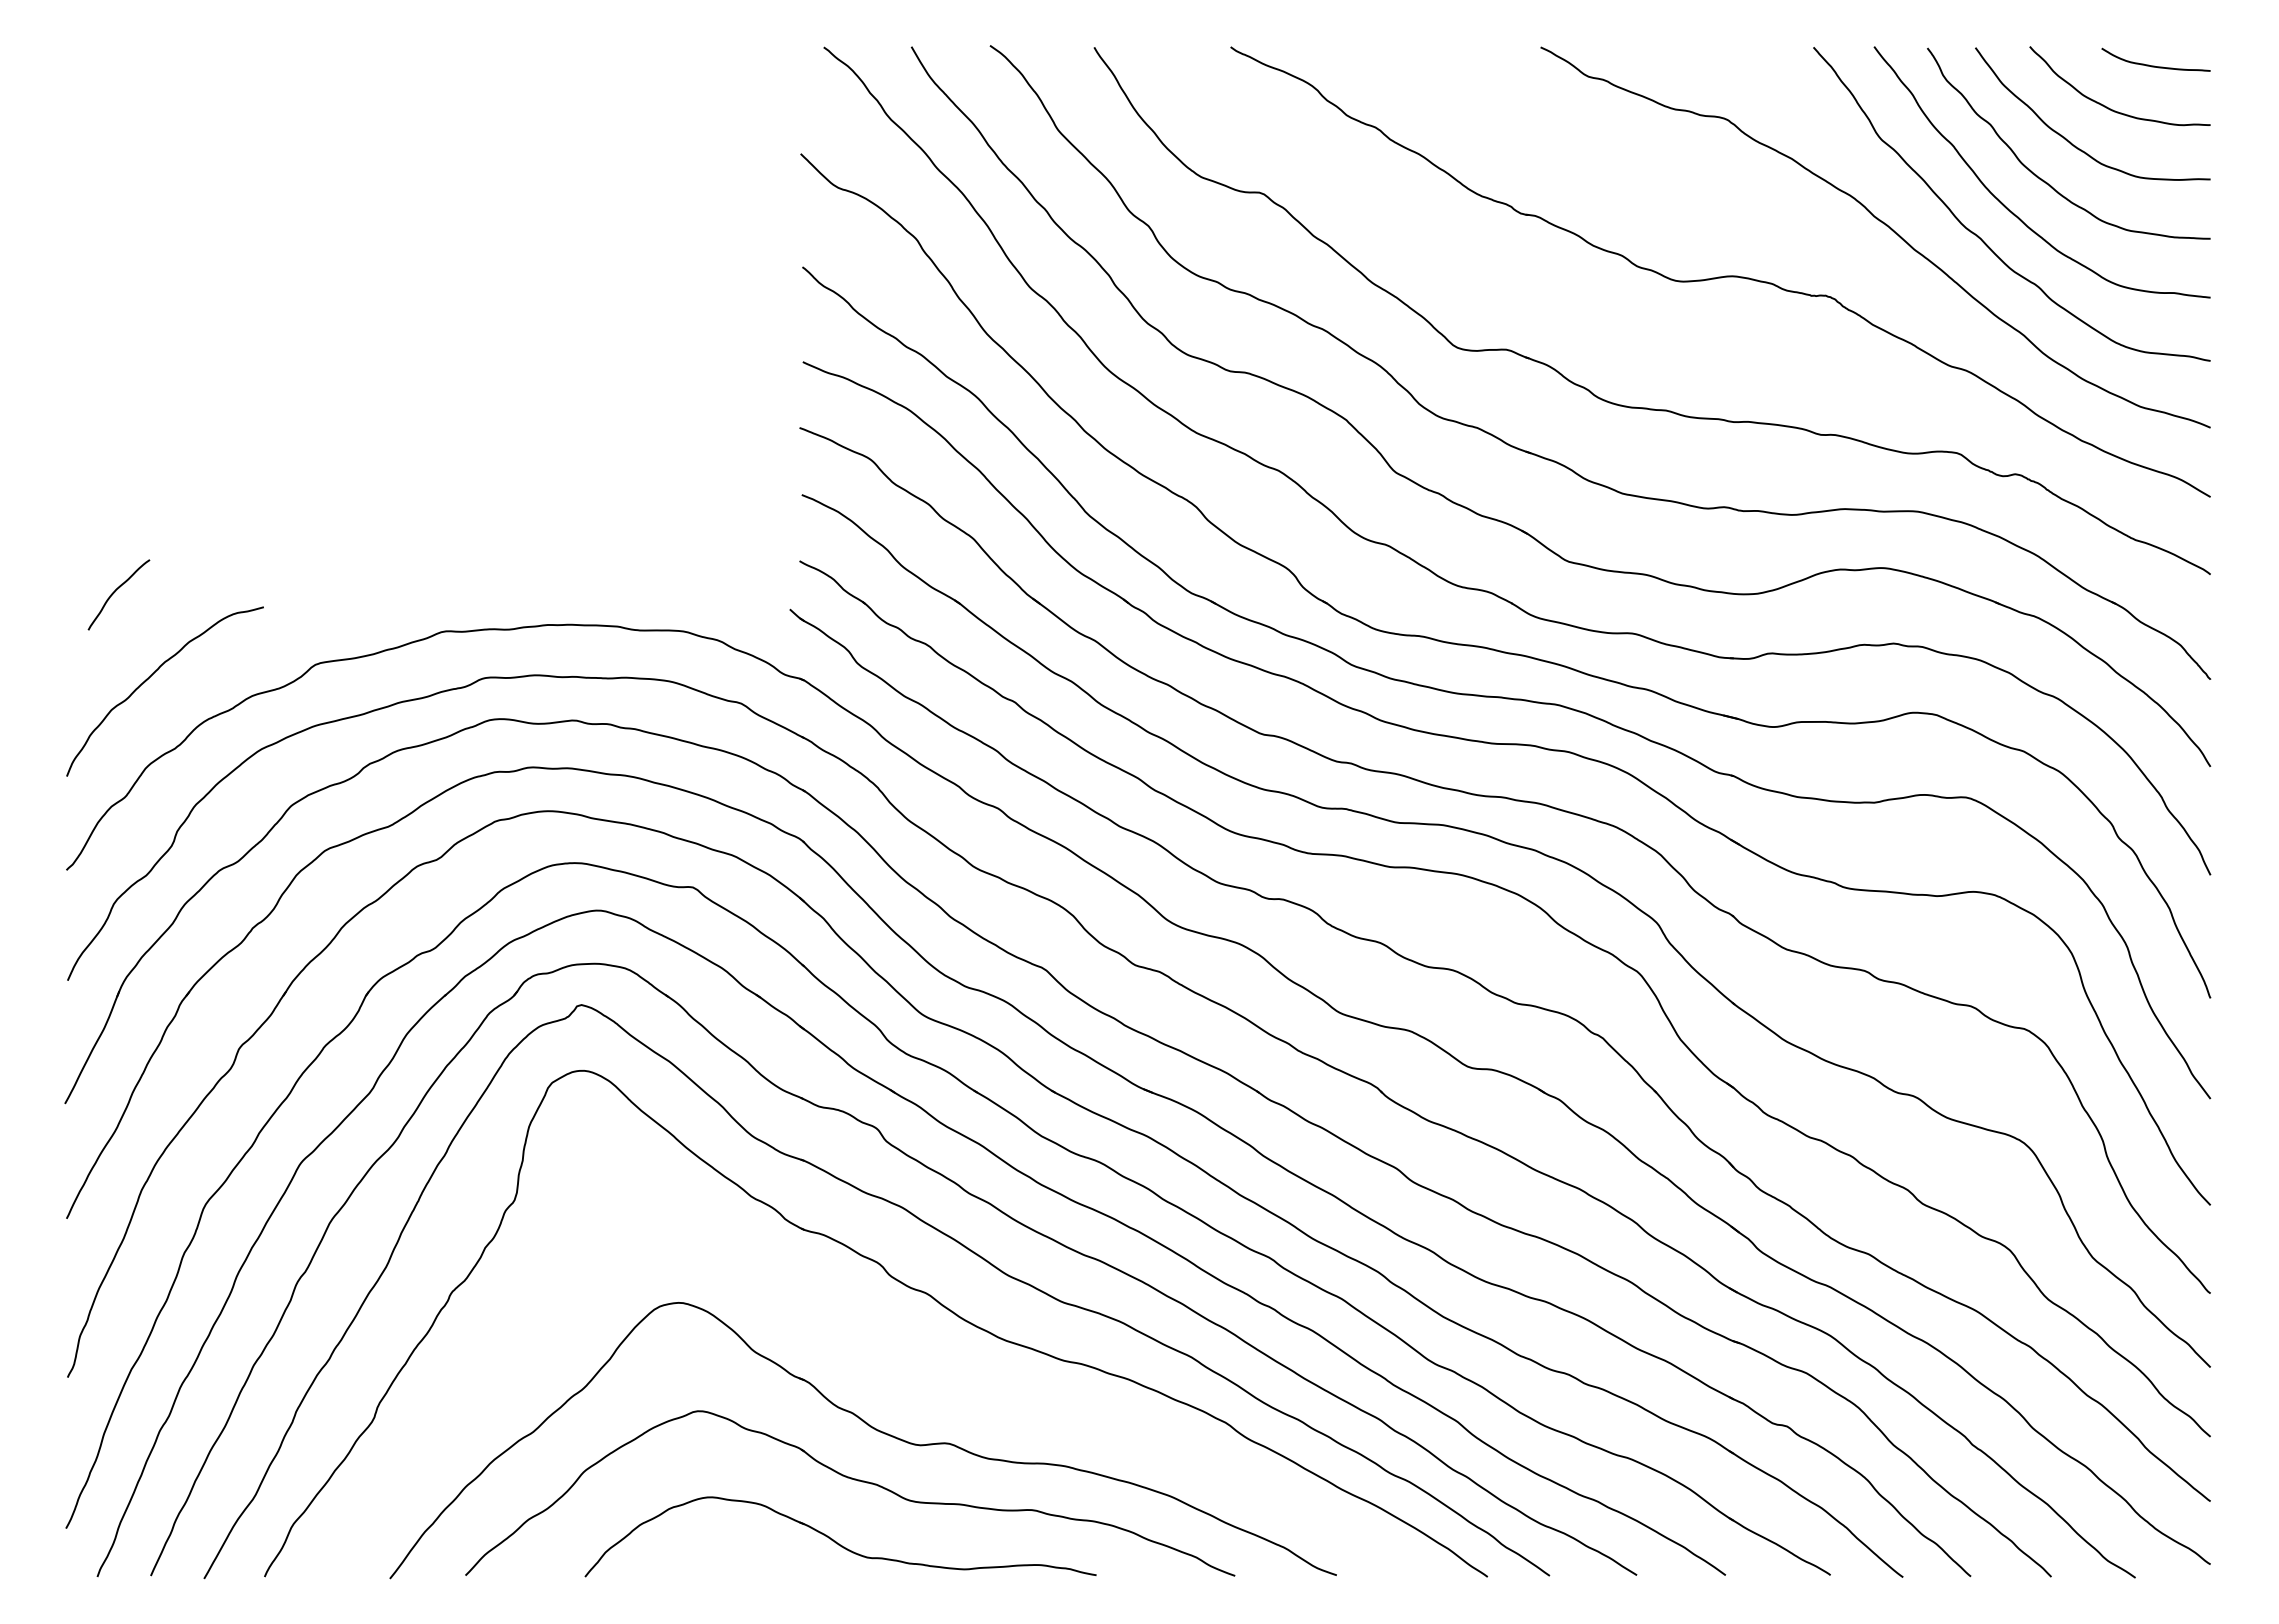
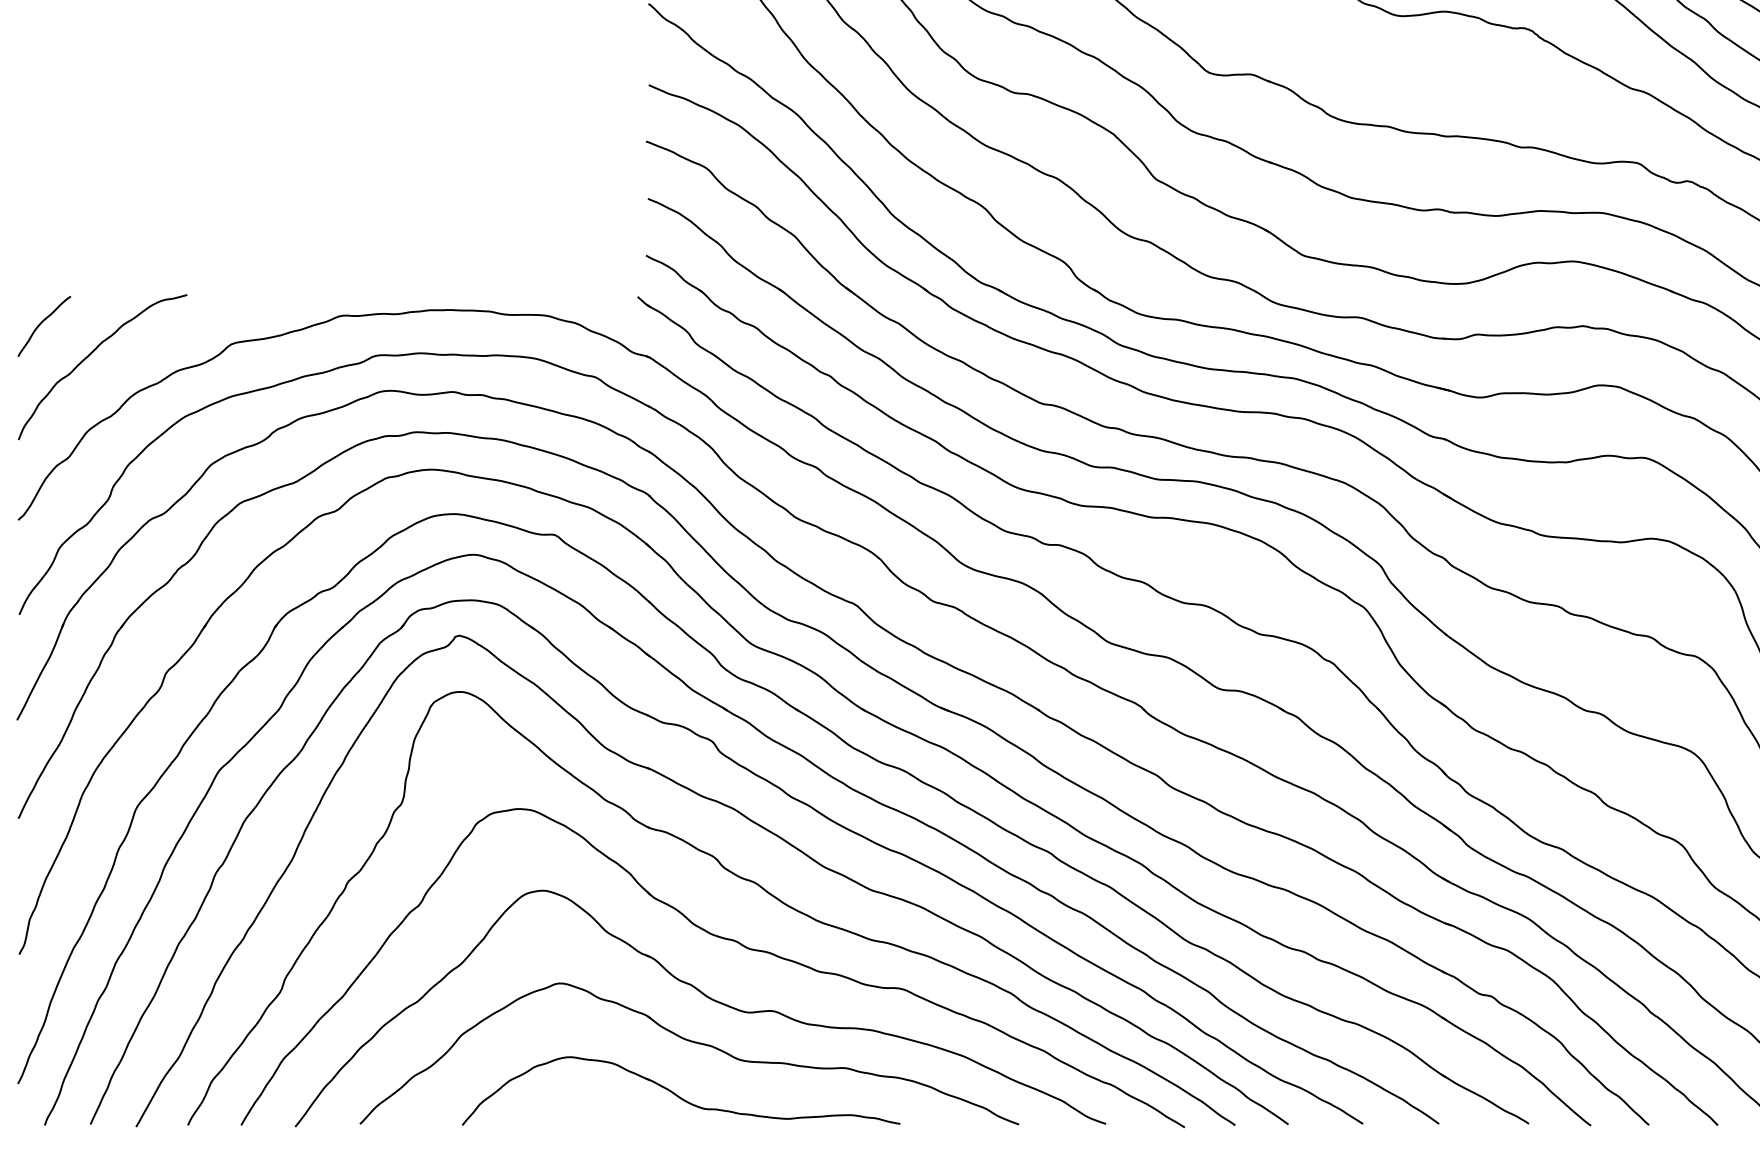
curve: (115, 592) -> (41, 324), moved
part: (889, 1359) -> (723, 939), added

